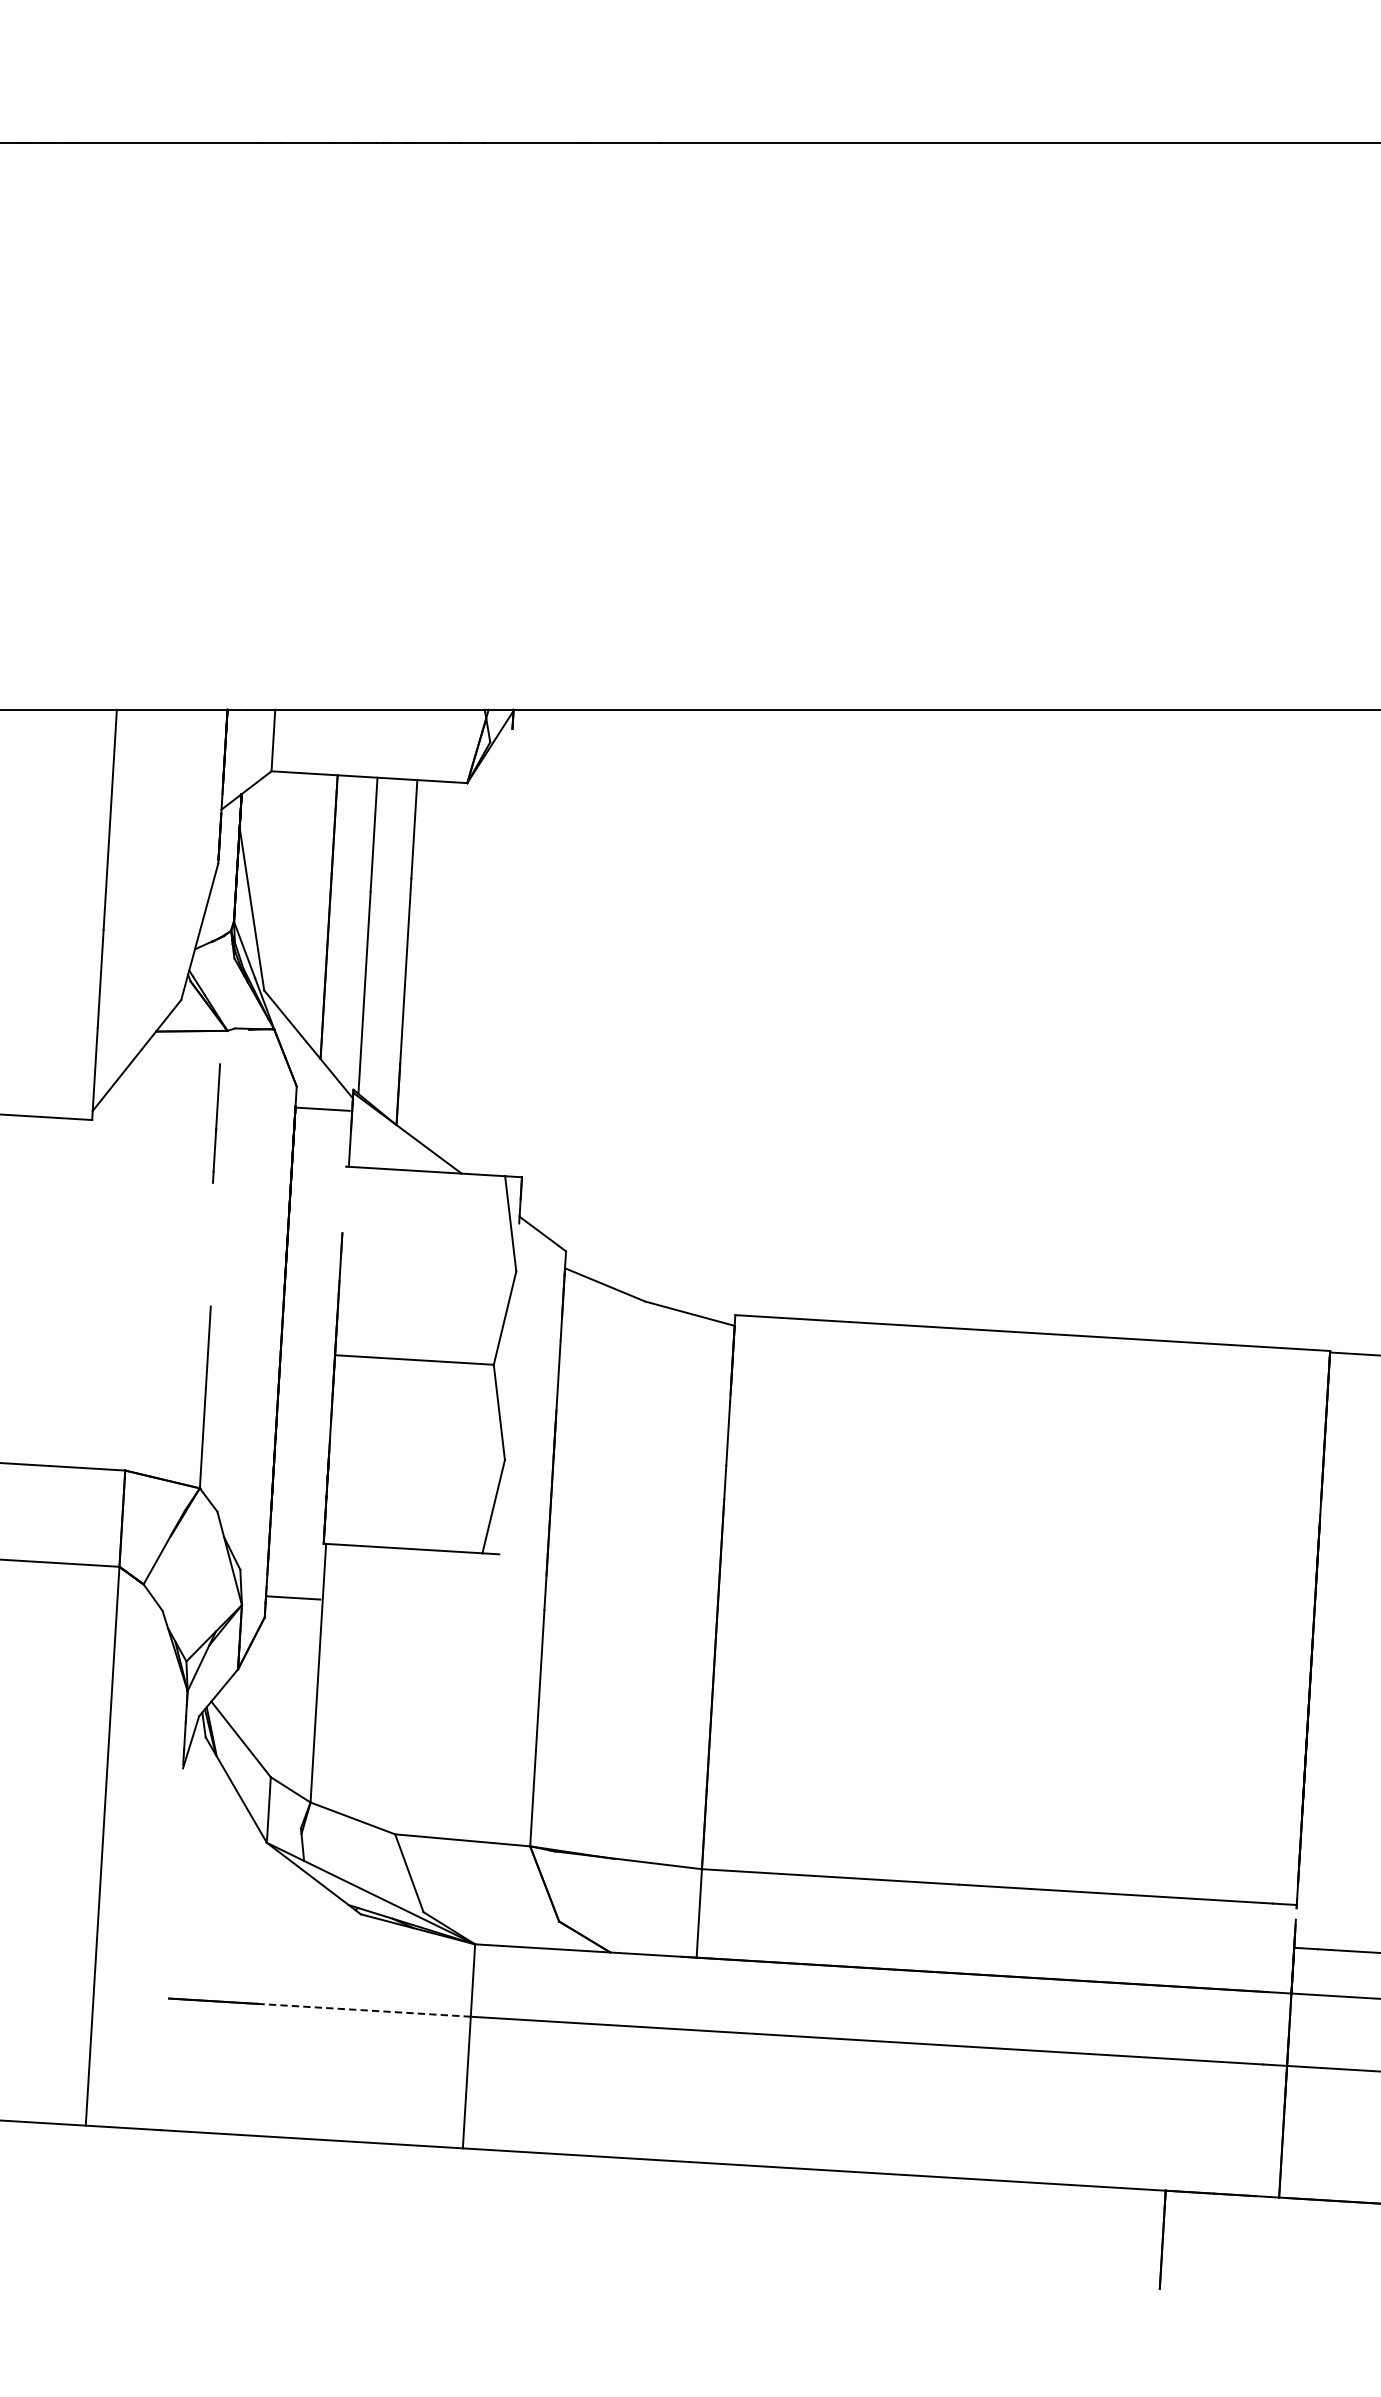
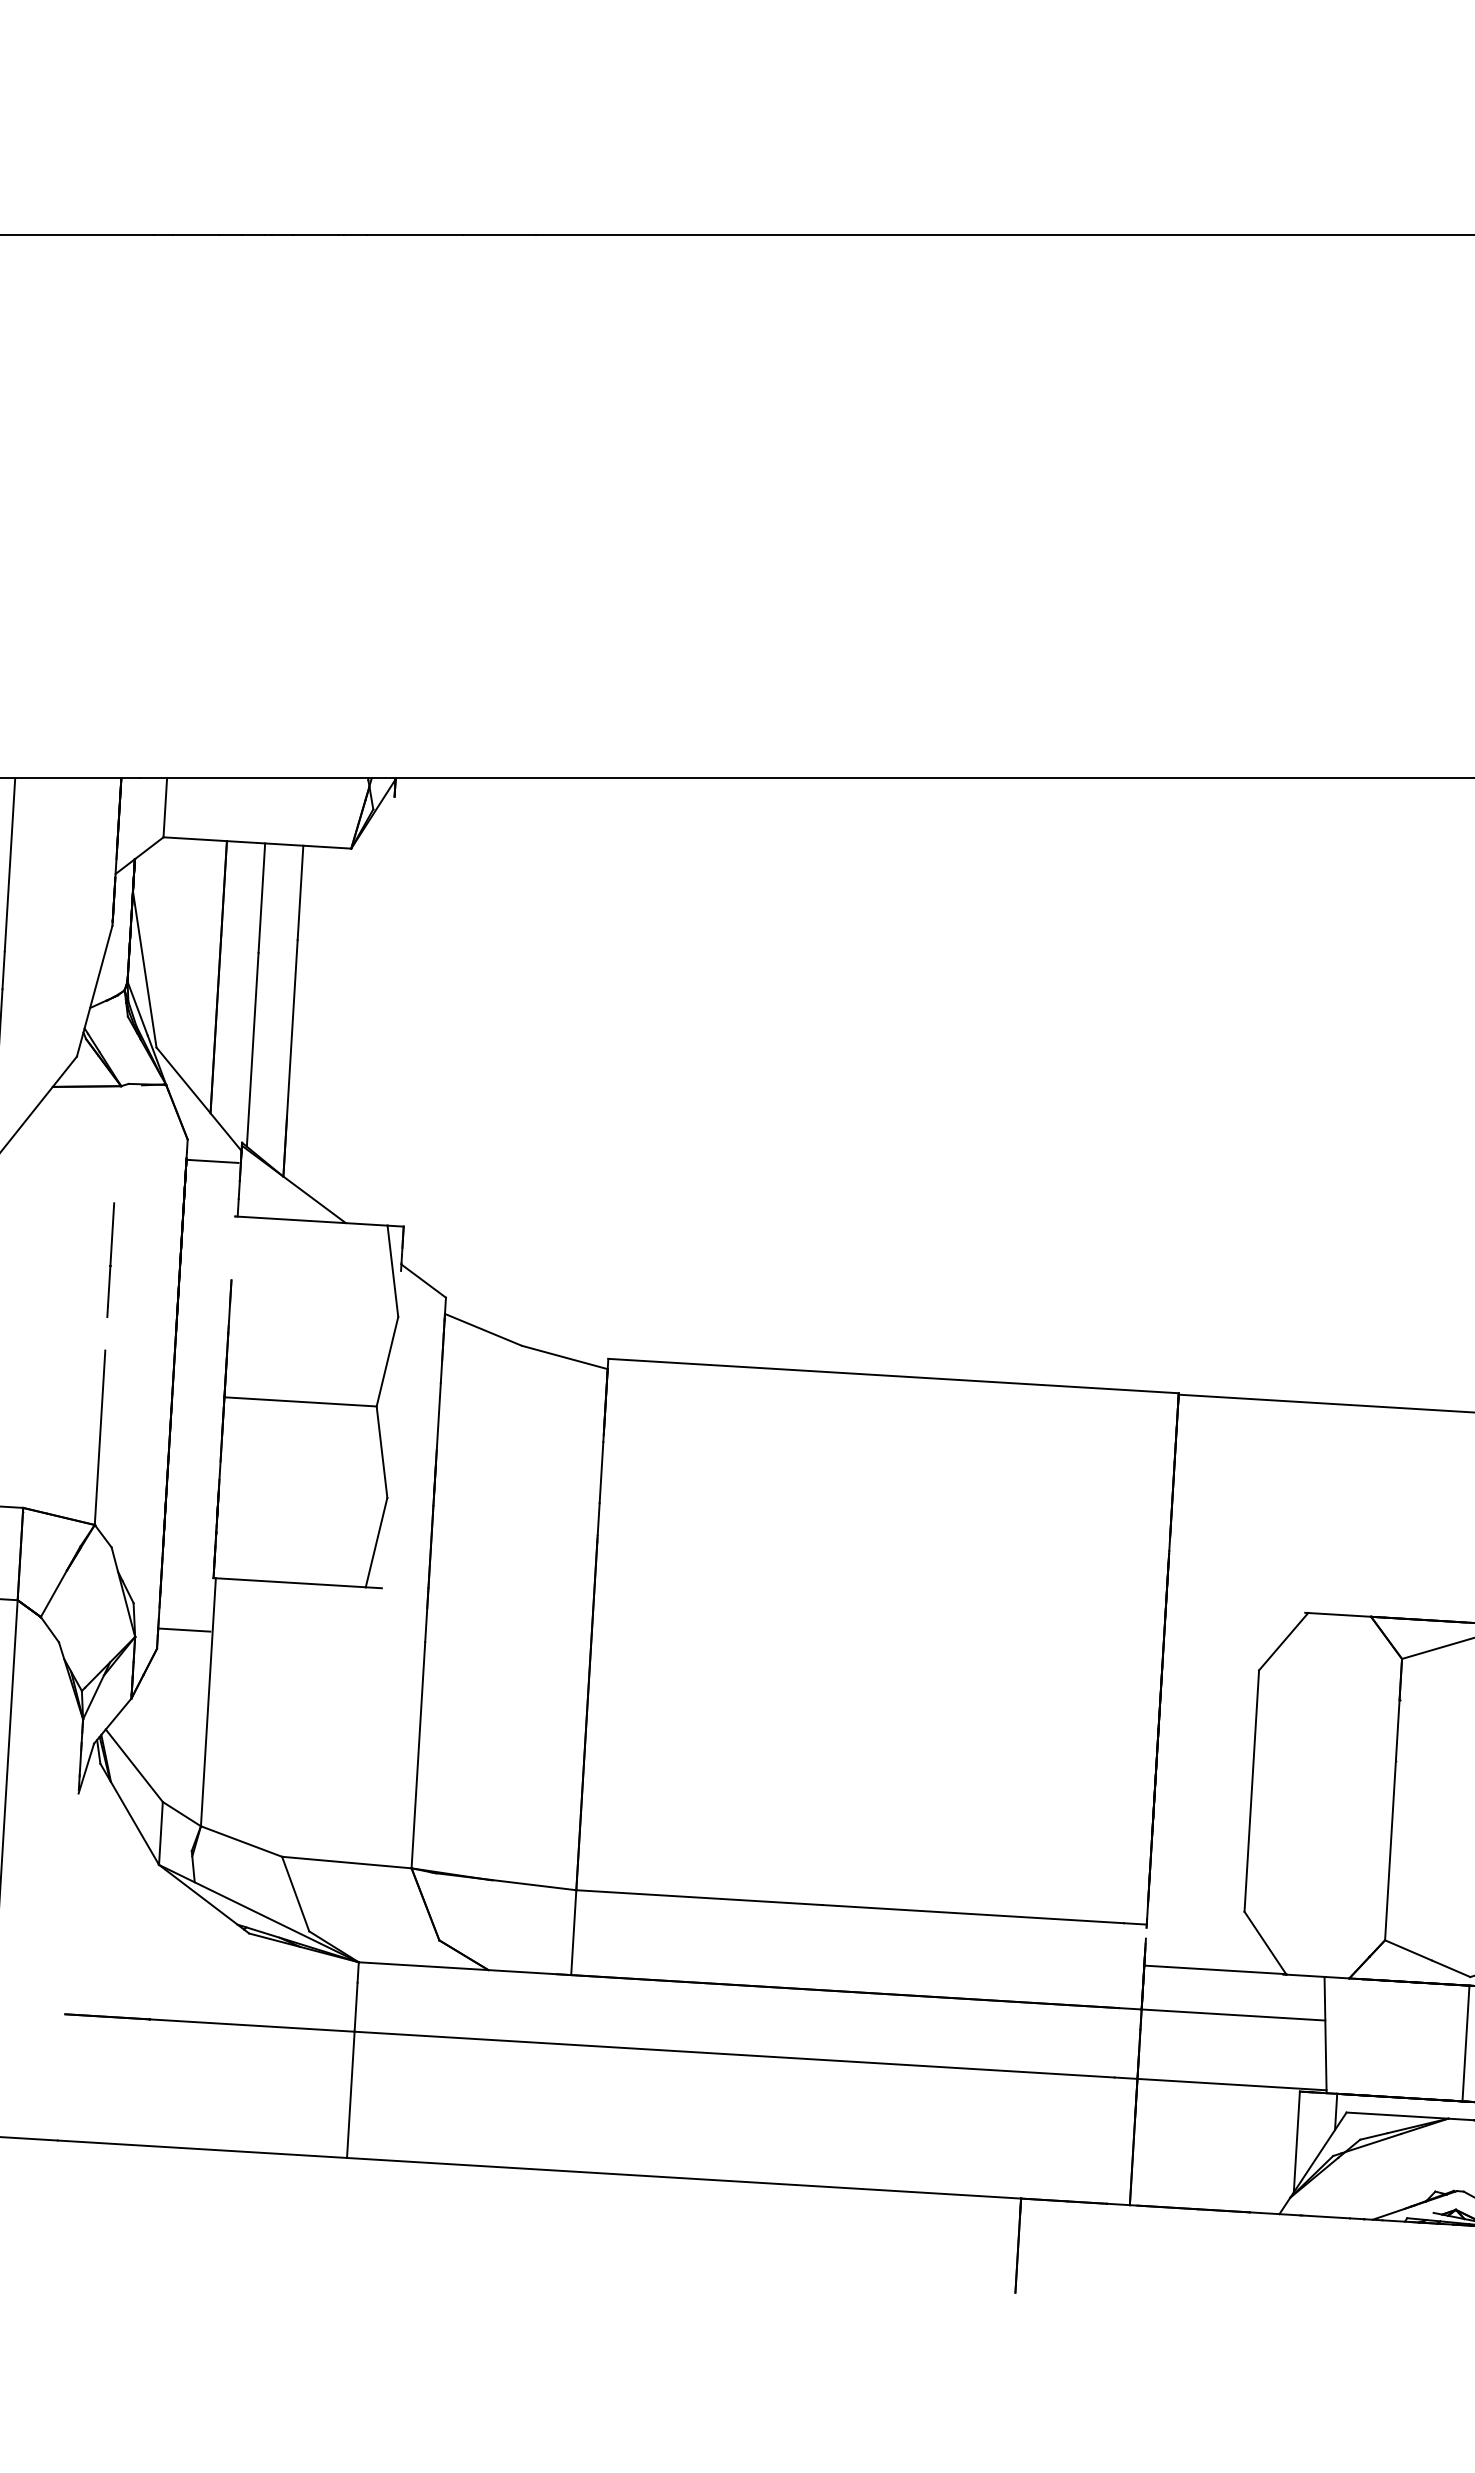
line: (216, 1122) -> (110, 1259), moved
line: (364, 2010) -> (252, 2025), dashed -> solid

